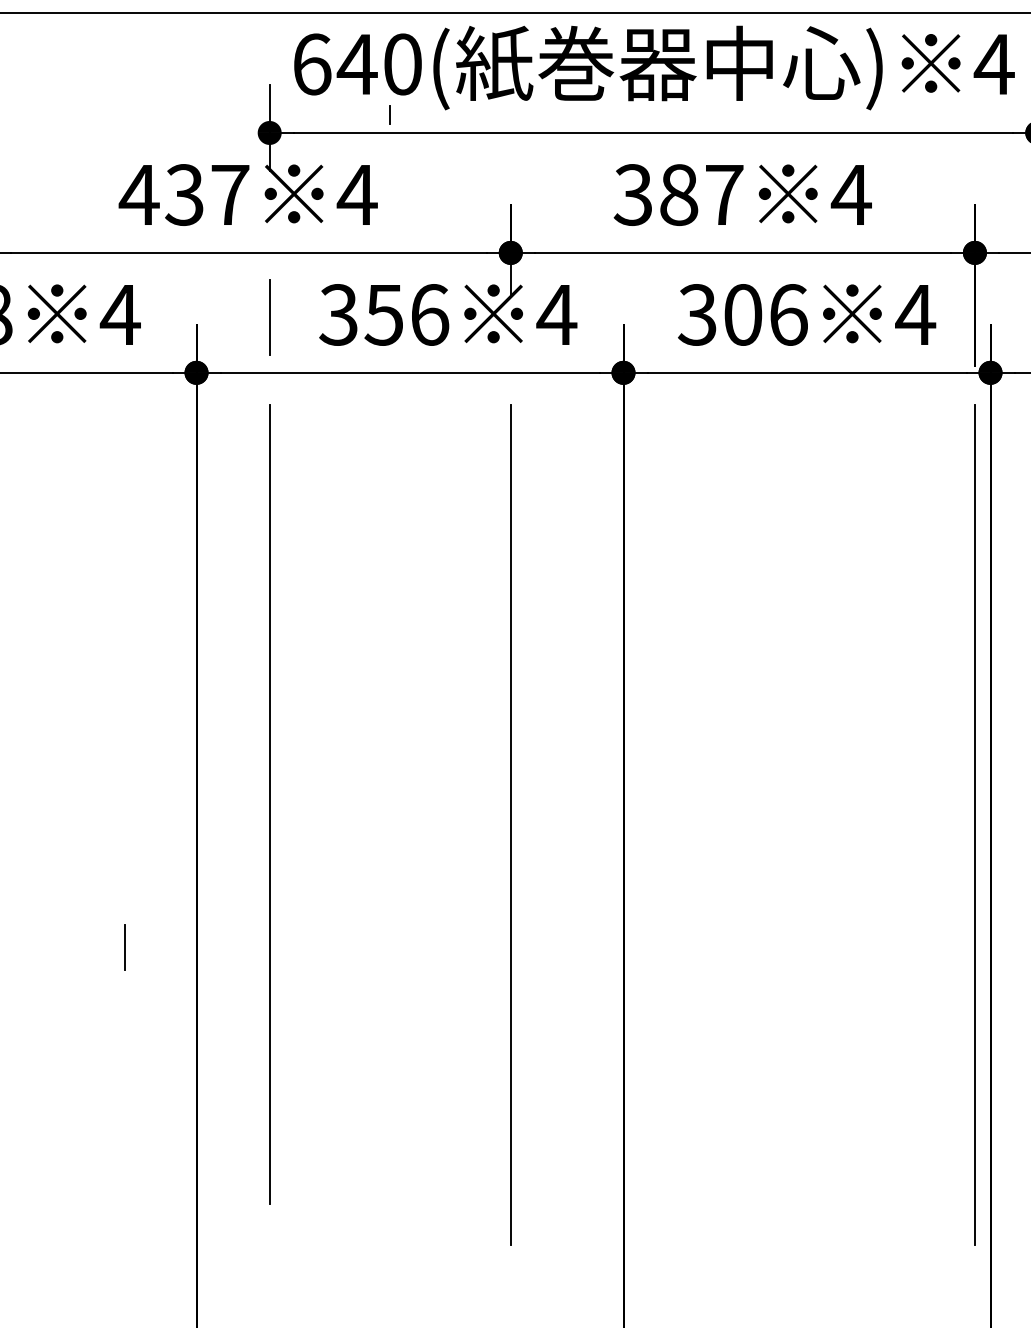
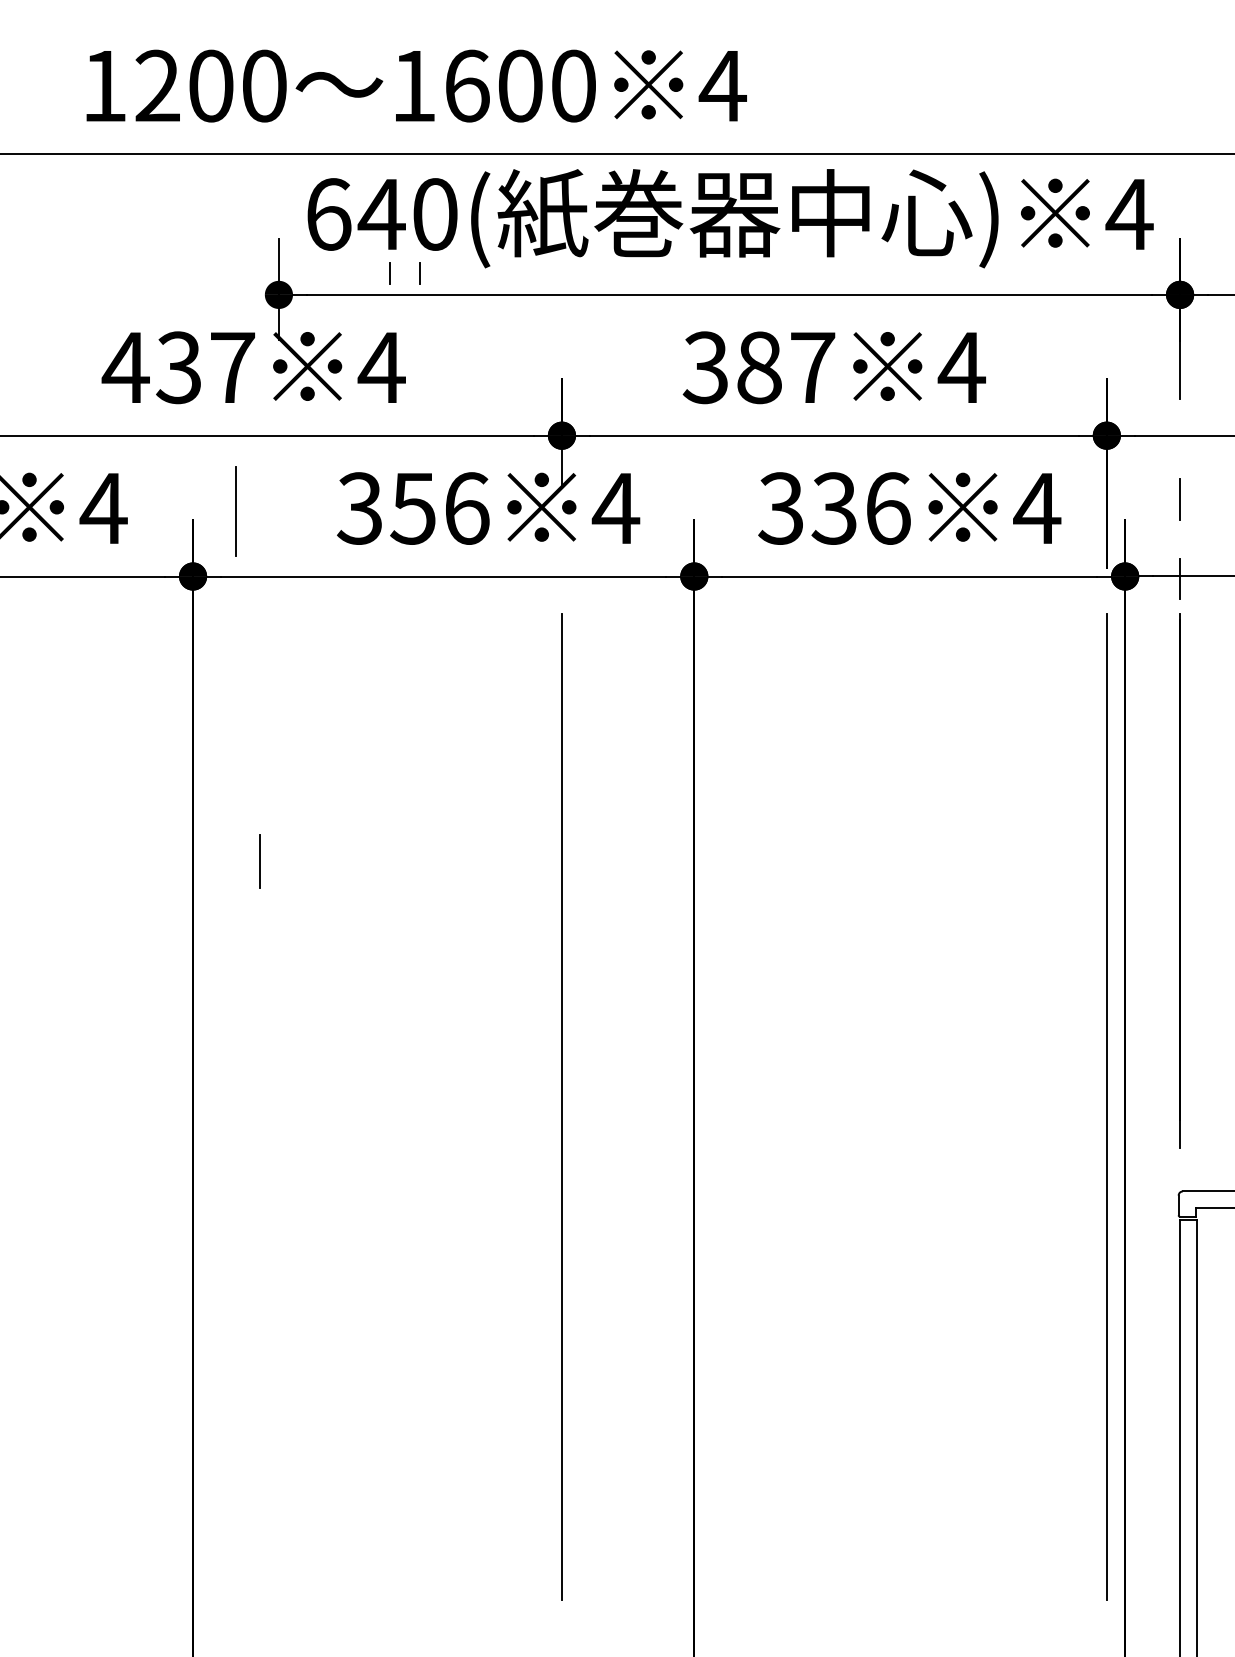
line: (363, 114) -> (389, 273), added
text: (742, 314) -> (833, 508), 306 -> 336
line: (269, 317) -> (235, 511), moved
line: (269, 804) -> (278, 1083), removed
line: (124, 947) -> (259, 861), moved

